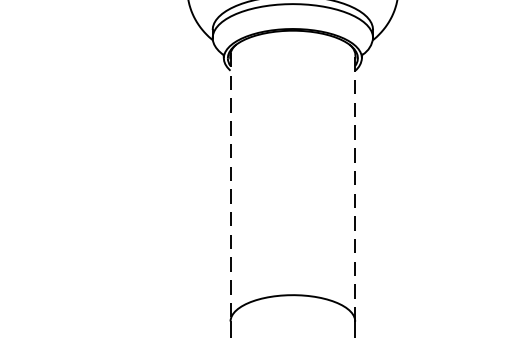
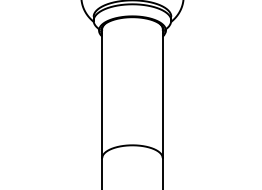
line: (354, 186) -> (162, 92), dashed -> solid
line: (230, 188) -> (102, 93), dashed -> solid

